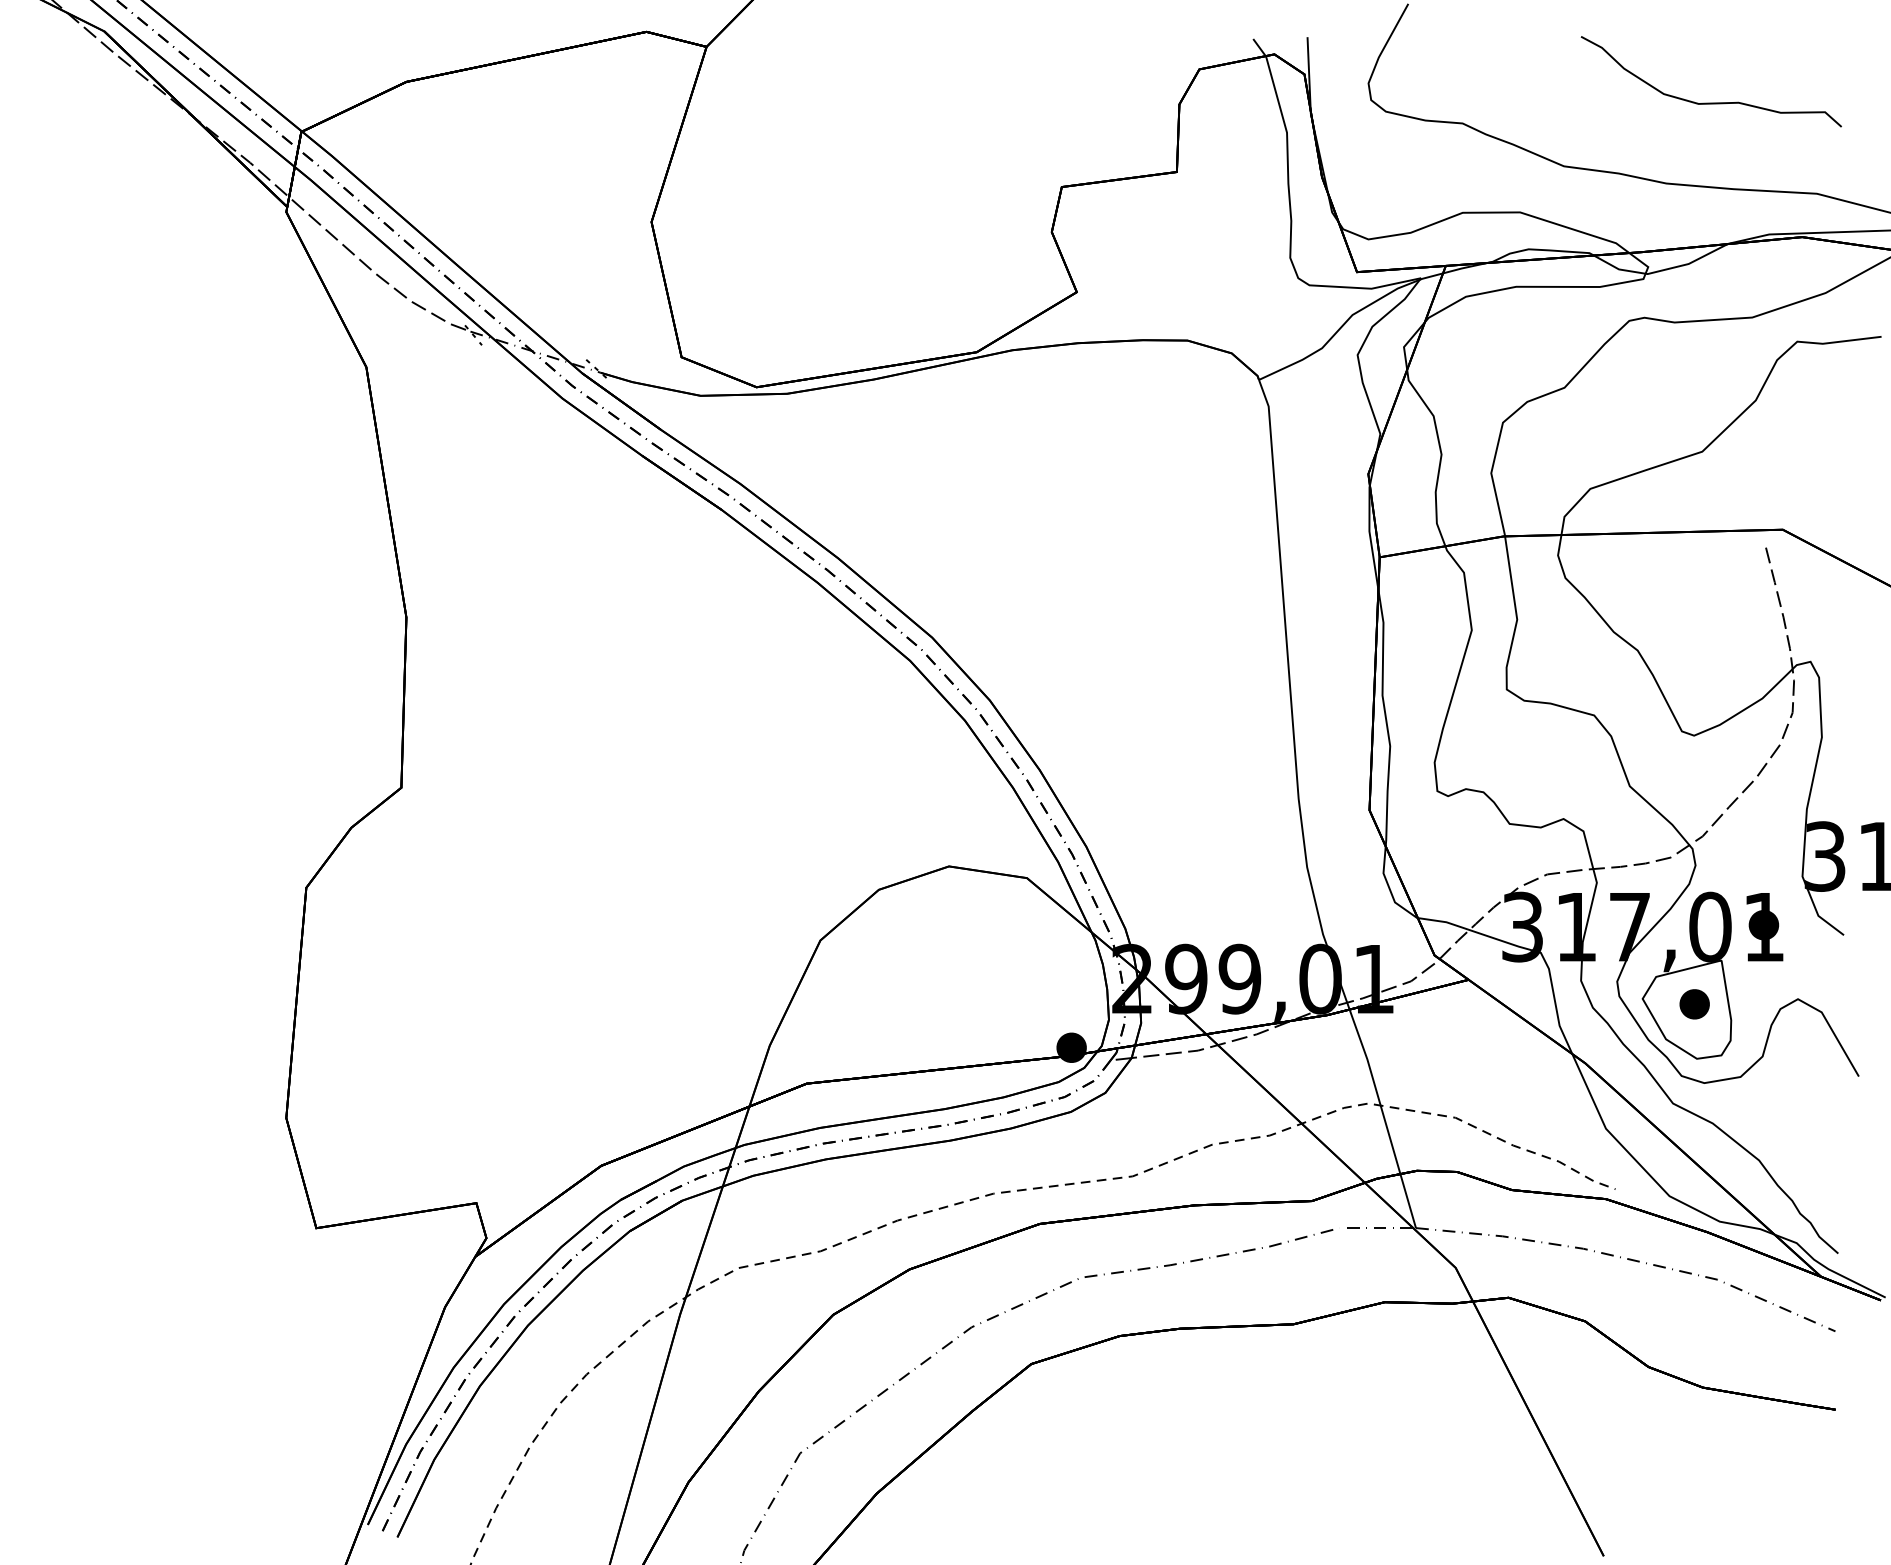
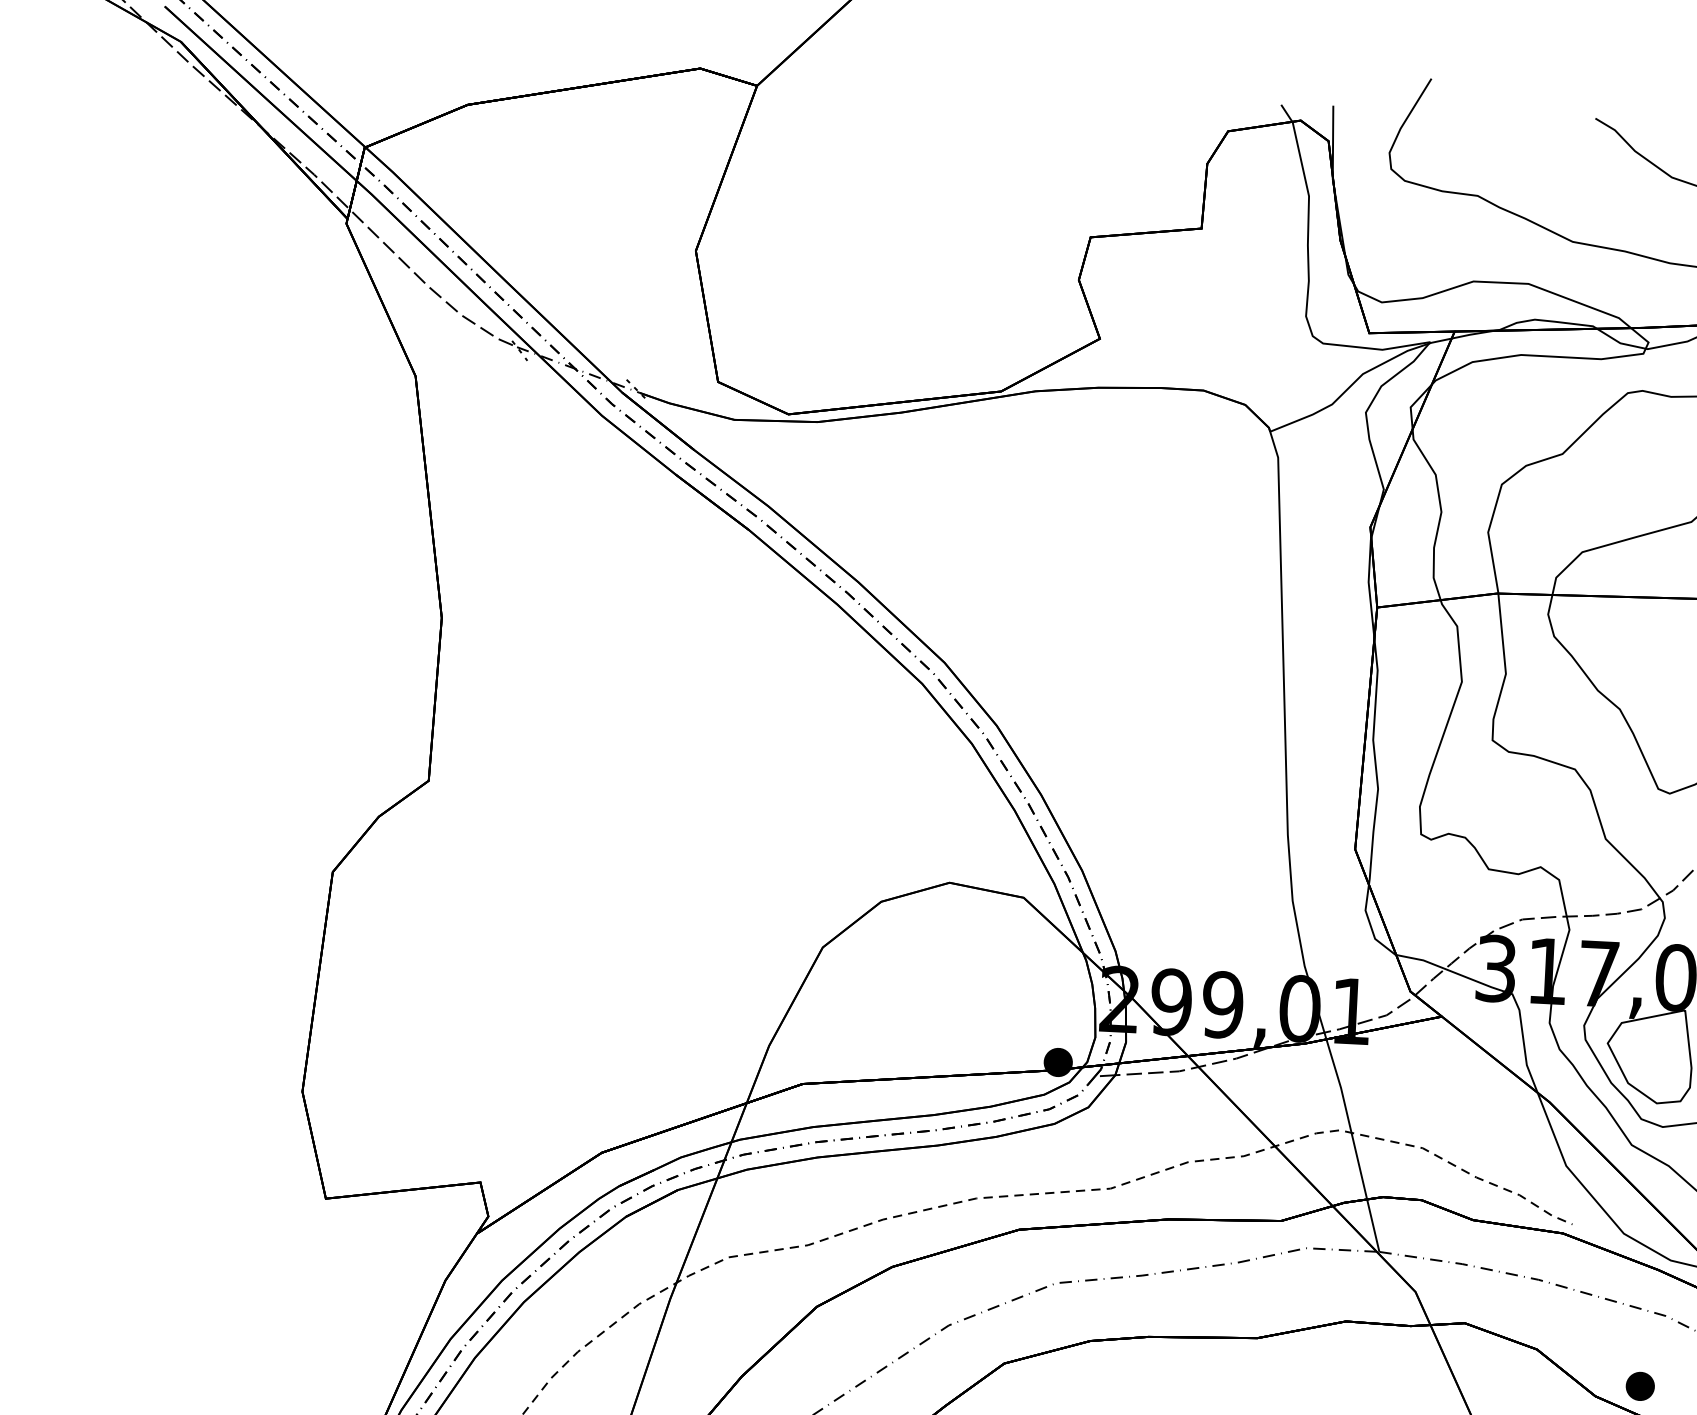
part: (1694, 1004) -> (1640, 1386), moved

